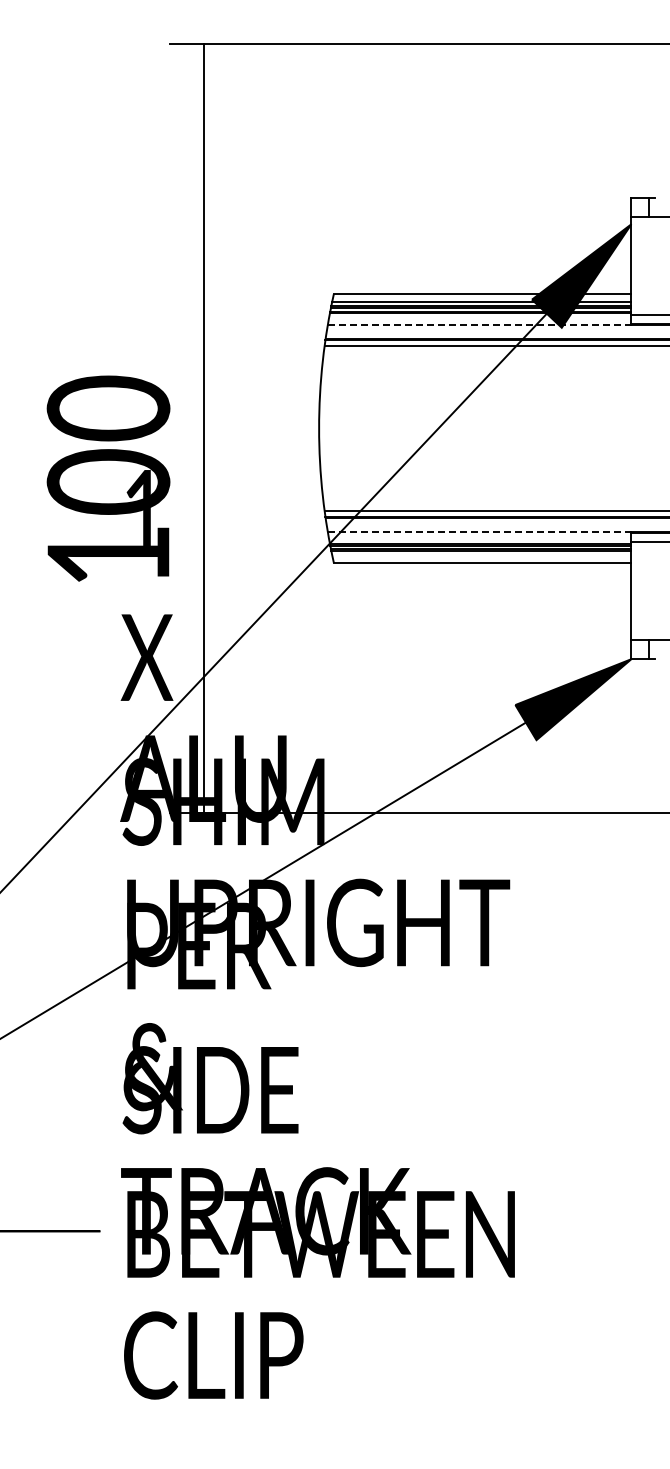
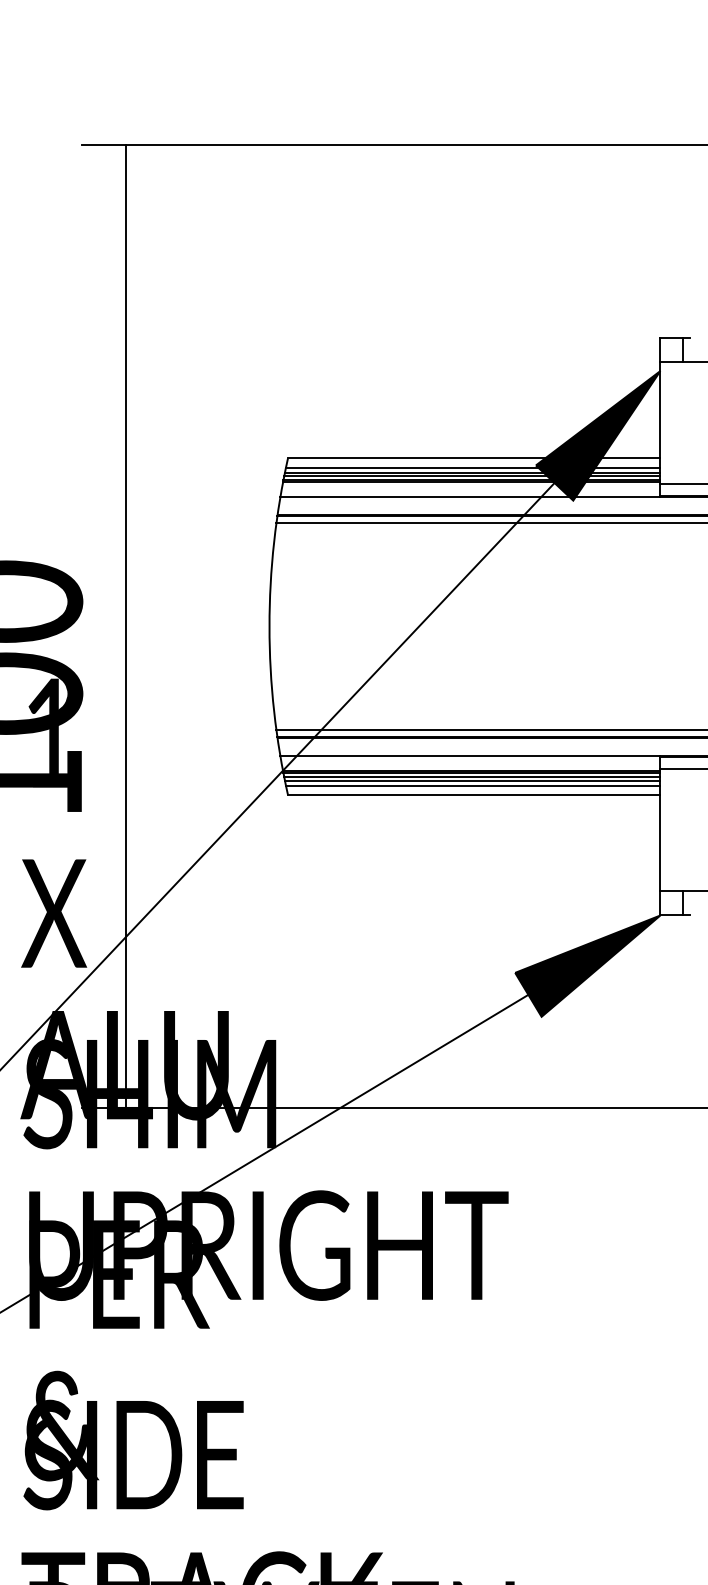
line: (479, 325) -> (470, 497), dashed -> solid
line: (479, 531) -> (470, 755), dashed -> solid
line: (481, 555) -> (472, 785), added

